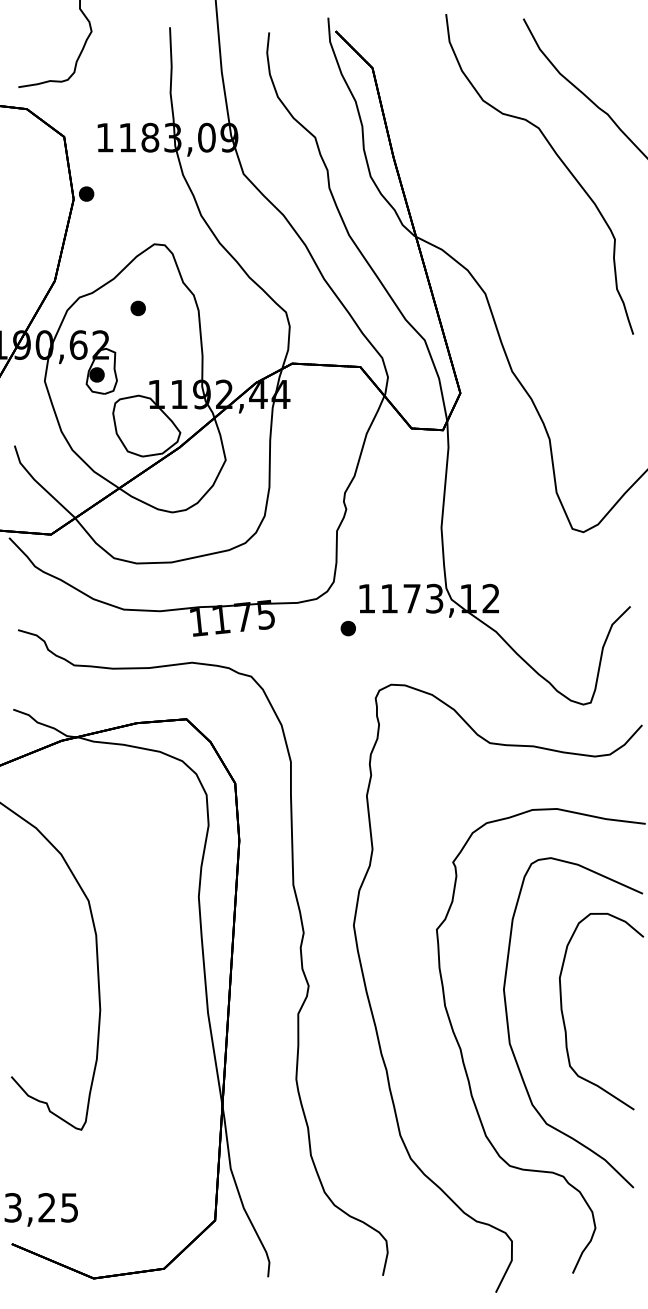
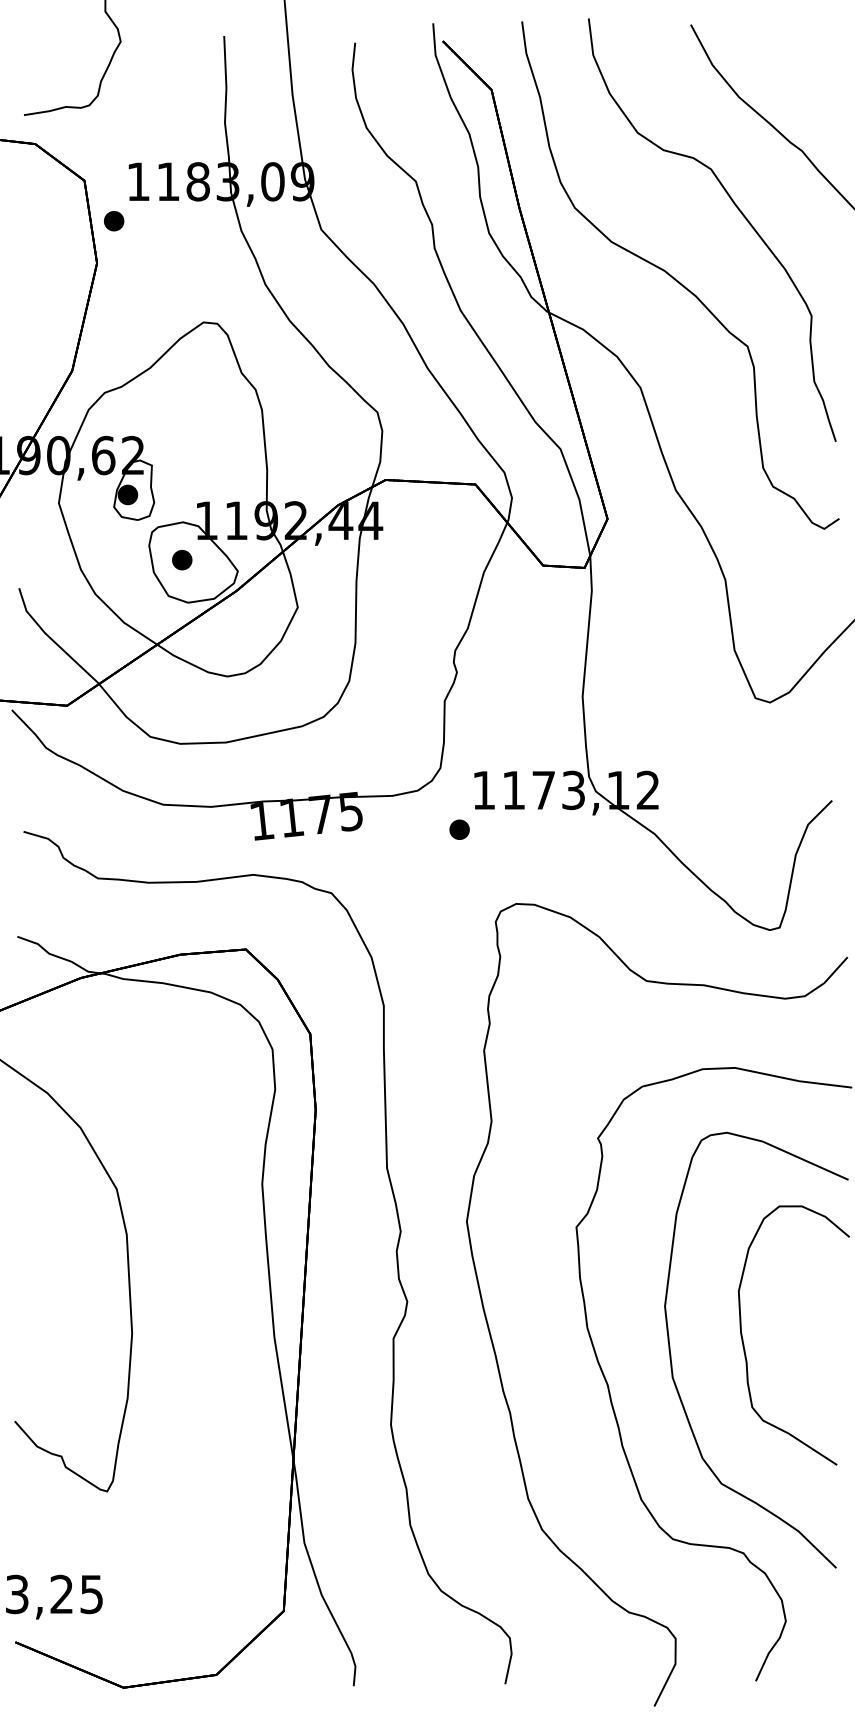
part: (86, 194) -> (114, 221), moved
curve: (514, 212) -> (678, 280), added
part: (138, 308) -> (182, 560), moved

